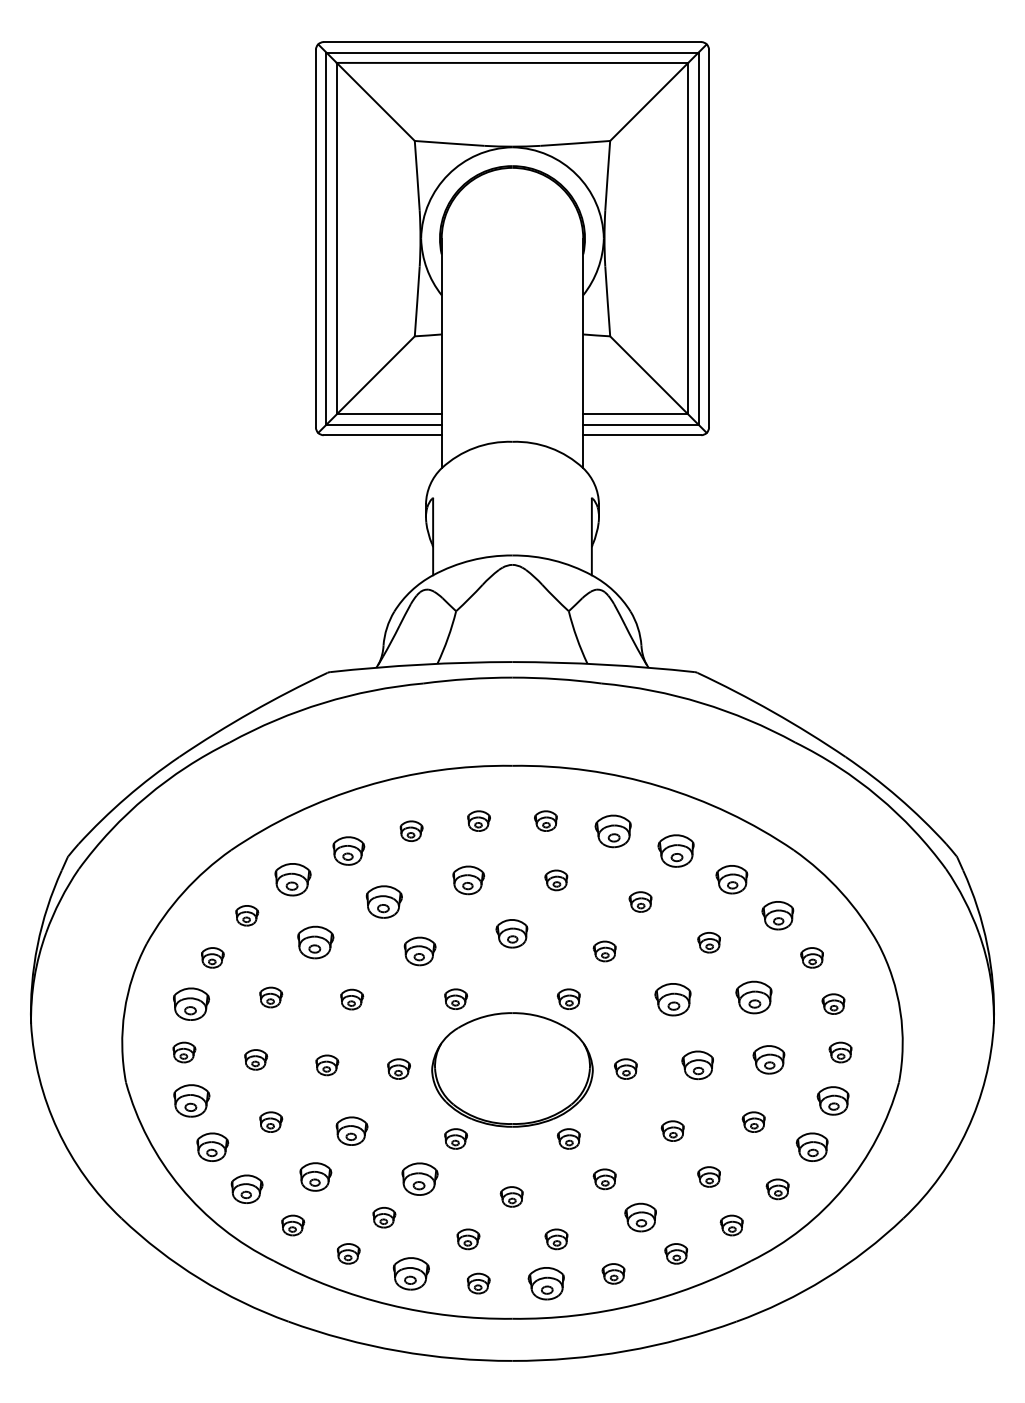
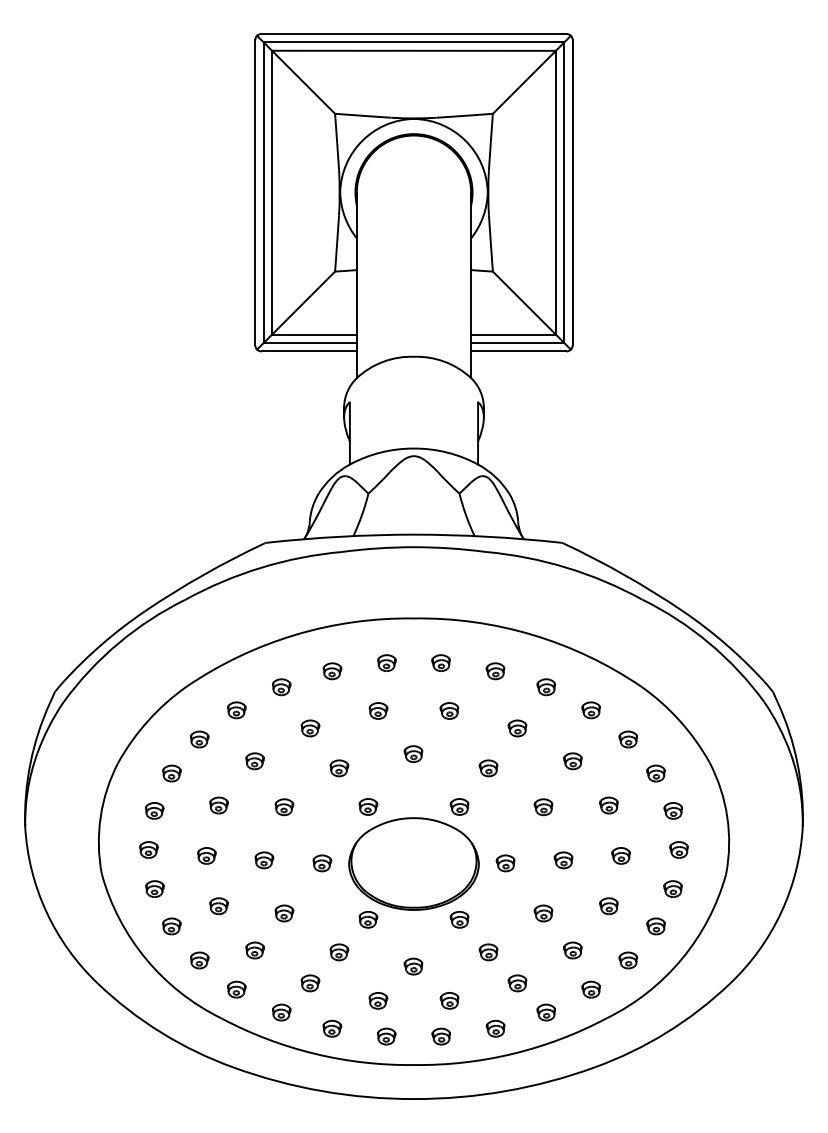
part: (613, 830) -> (495, 670), size x0.62
part: (348, 850) -> (281, 686), size x0.71
part: (676, 850) -> (546, 686), size x0.62
part: (293, 879) -> (237, 710), size x0.62
part: (731, 879) -> (590, 710), size x0.71
part: (468, 880) -> (378, 711), size x0.71
part: (384, 901) -> (310, 728), size x0.62
part: (777, 915) -> (628, 739), size x0.71
part: (511, 933) -> (413, 753), size x0.71
part: (315, 942) -> (254, 761), size x0.62
part: (420, 951) -> (339, 768), size x0.71
part: (753, 997) -> (608, 805), size x0.62
part: (672, 999) -> (543, 807), size x0.62
part: (191, 1003) -> (154, 810), size x0.62
part: (768, 1059) -> (620, 855), size x0.71
part: (697, 1065) -> (563, 860), size x0.71
part: (191, 1100) -> (154, 888), size x0.62
part: (832, 1100) -> (672, 888), size x0.71
part: (352, 1130) -> (284, 912), size x0.71
part: (212, 1146) -> (171, 925), size x0.71
part: (811, 1146) -> (655, 925), size x0.71
part: (315, 1176) -> (254, 950), size x0.71
part: (420, 1179) -> (339, 952), size x0.62
part: (247, 1189) -> (199, 960), size x0.71
part: (640, 1217) -> (517, 983), size x0.71
part: (411, 1273) -> (332, 1028), size x0.62
part: (545, 1283) -> (440, 1036), size x0.62

